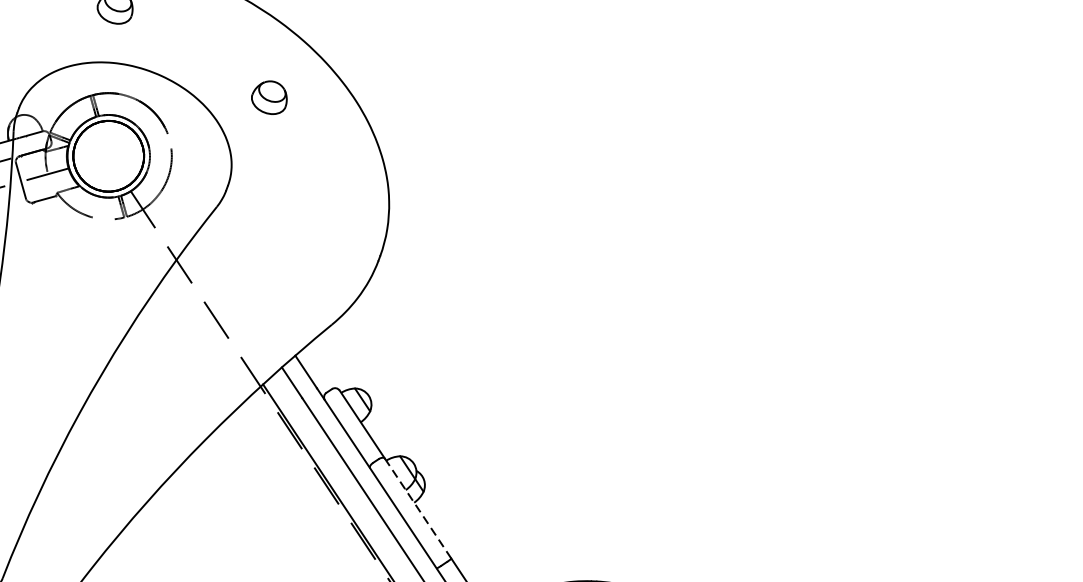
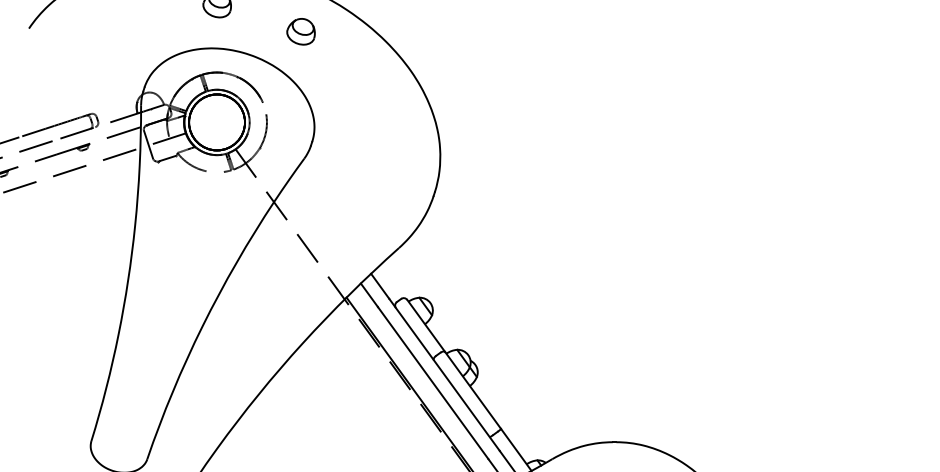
part: (268, 97) -> (300, 31), moved
line: (418, 508) -> (473, 390), dashed -> solid

